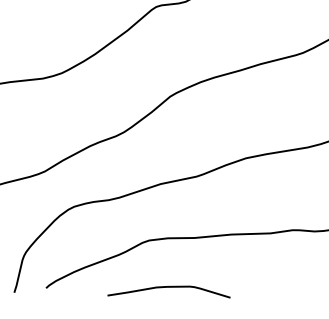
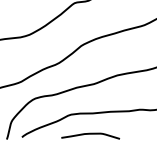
curve: (168, 288) -> (90, 134), moved

